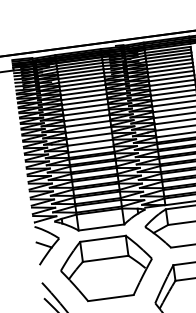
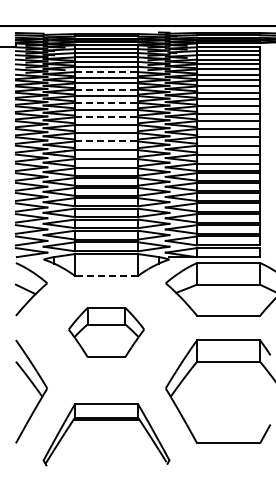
line: (82, 79) -> (107, 72), solid -> dashed
line: (84, 92) -> (107, 89), solid -> dashed
line: (85, 101) -> (107, 102), solid -> dashed
line: (86, 112) -> (107, 117), solid -> dashed
line: (89, 129) -> (107, 141), solid -> dashed
line: (101, 227) -> (106, 276), solid -> dashed
part: (106, 268) -> (106, 332), size x0.6

